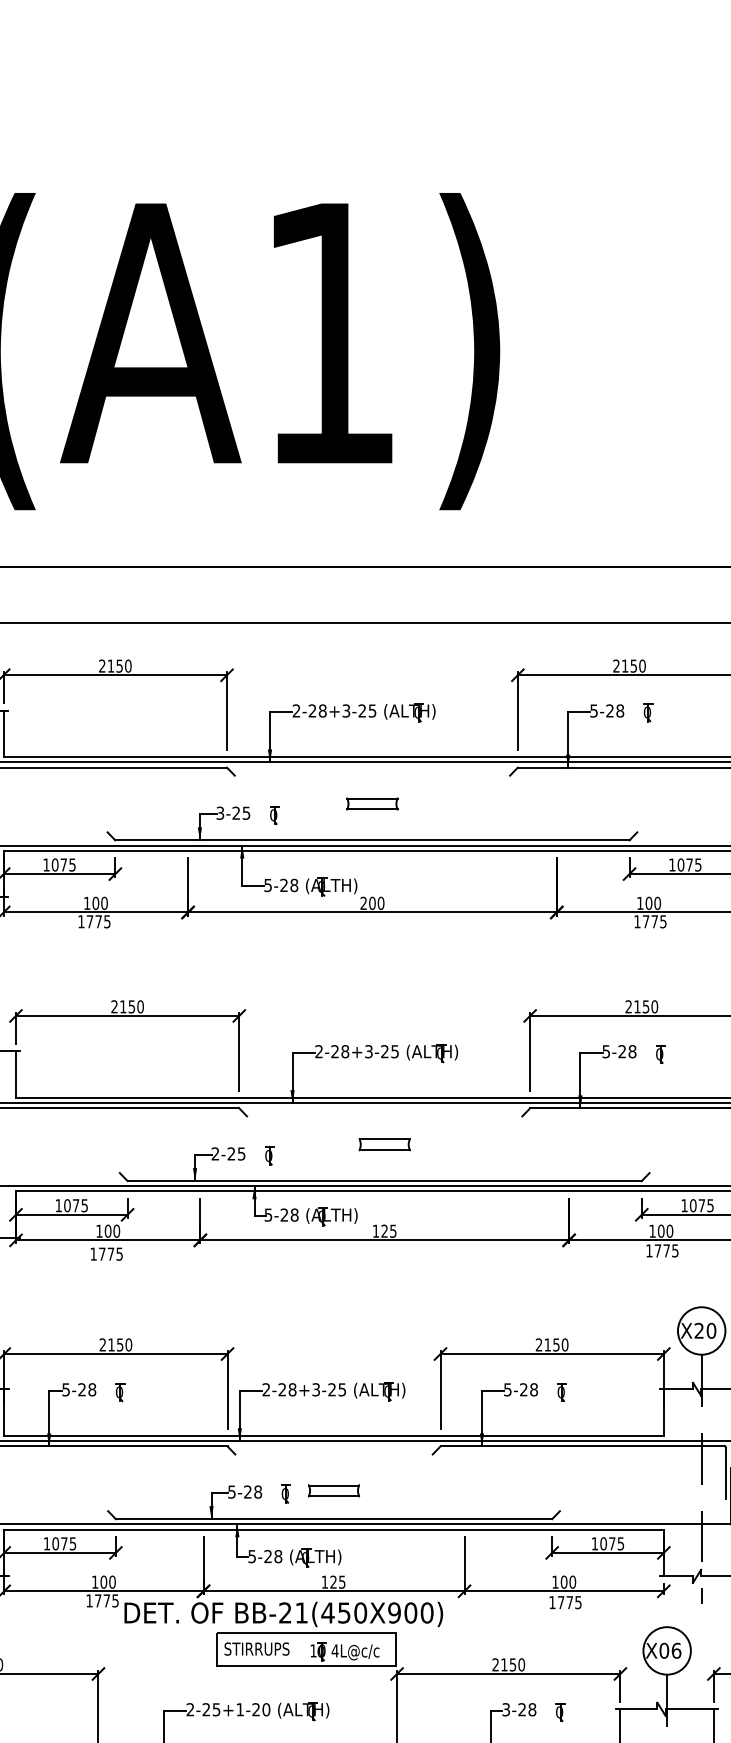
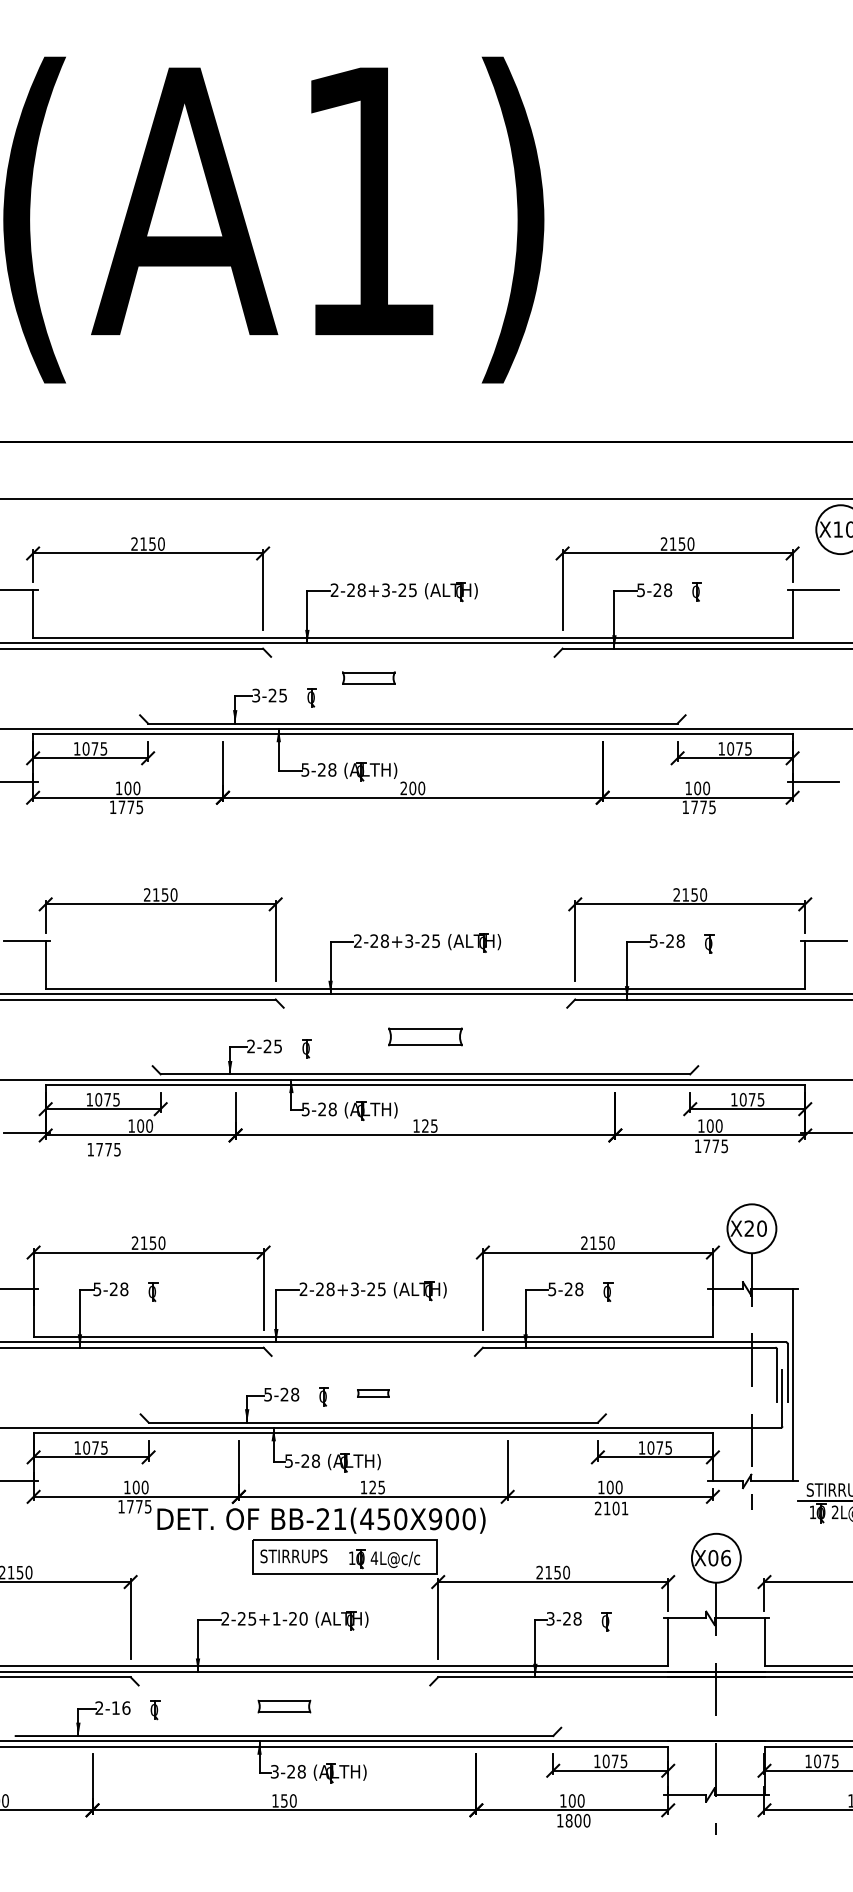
part: (372, 803) -> (368, 677), moved
part: (384, 1144) -> (425, 1036), size x1.4
text: (106, 1253) -> (103, 1149), moved
part: (334, 1490) -> (373, 1393), size x0.6
text: (565, 1602) -> (611, 1508), 1775 -> 2101

